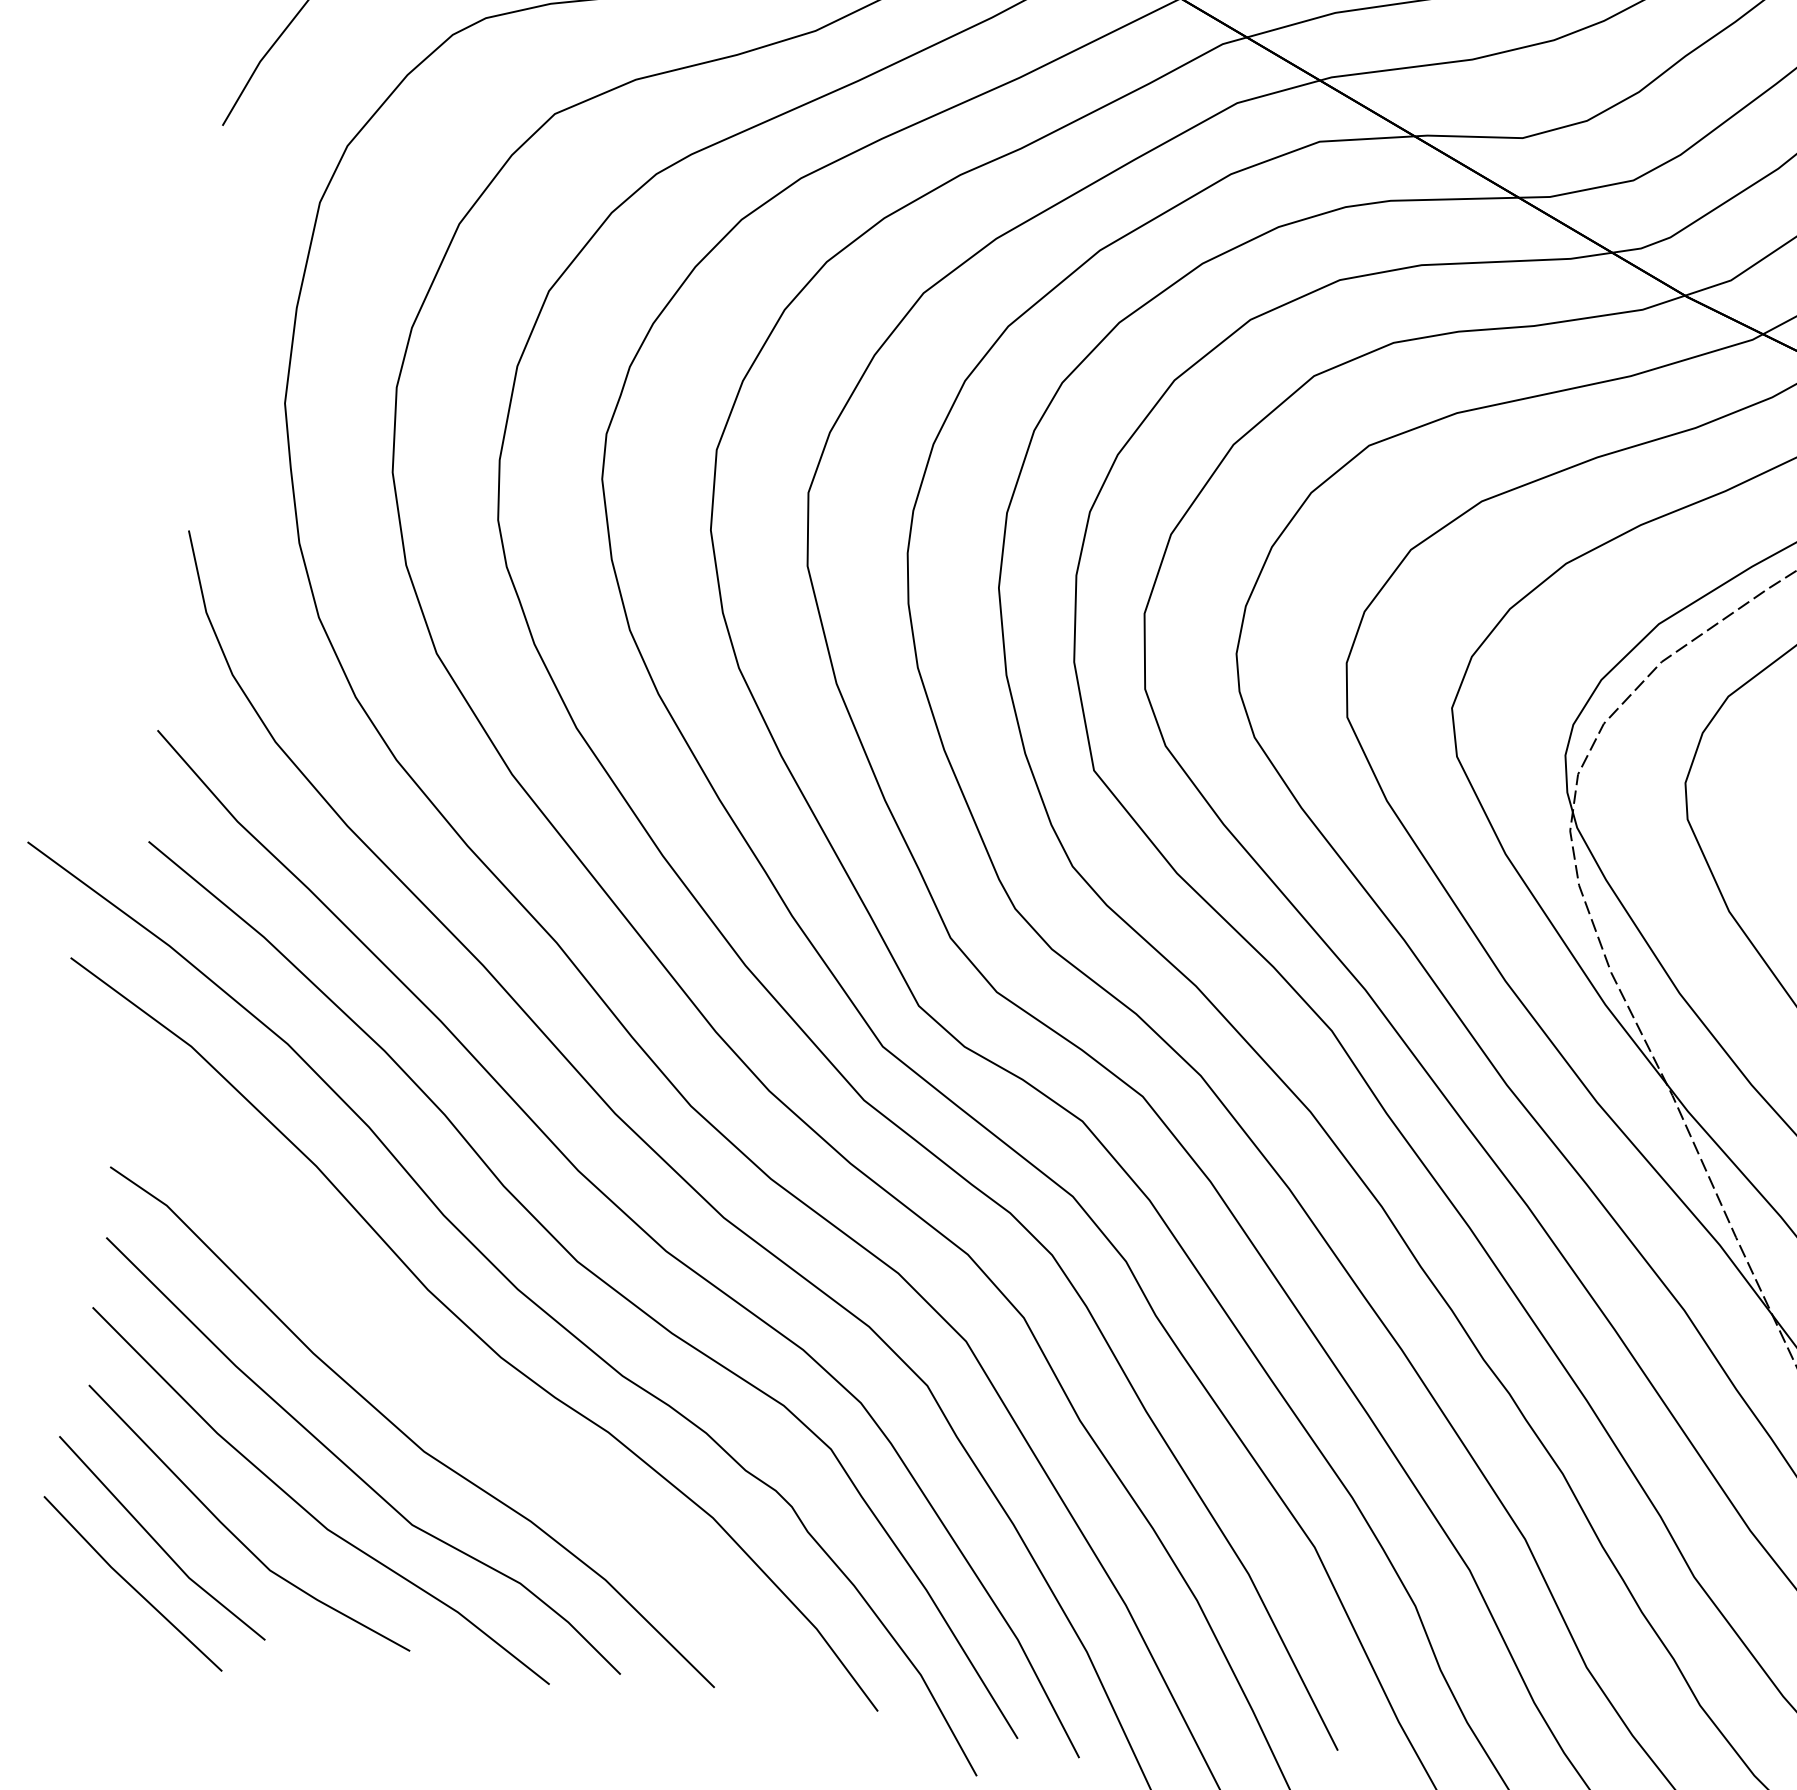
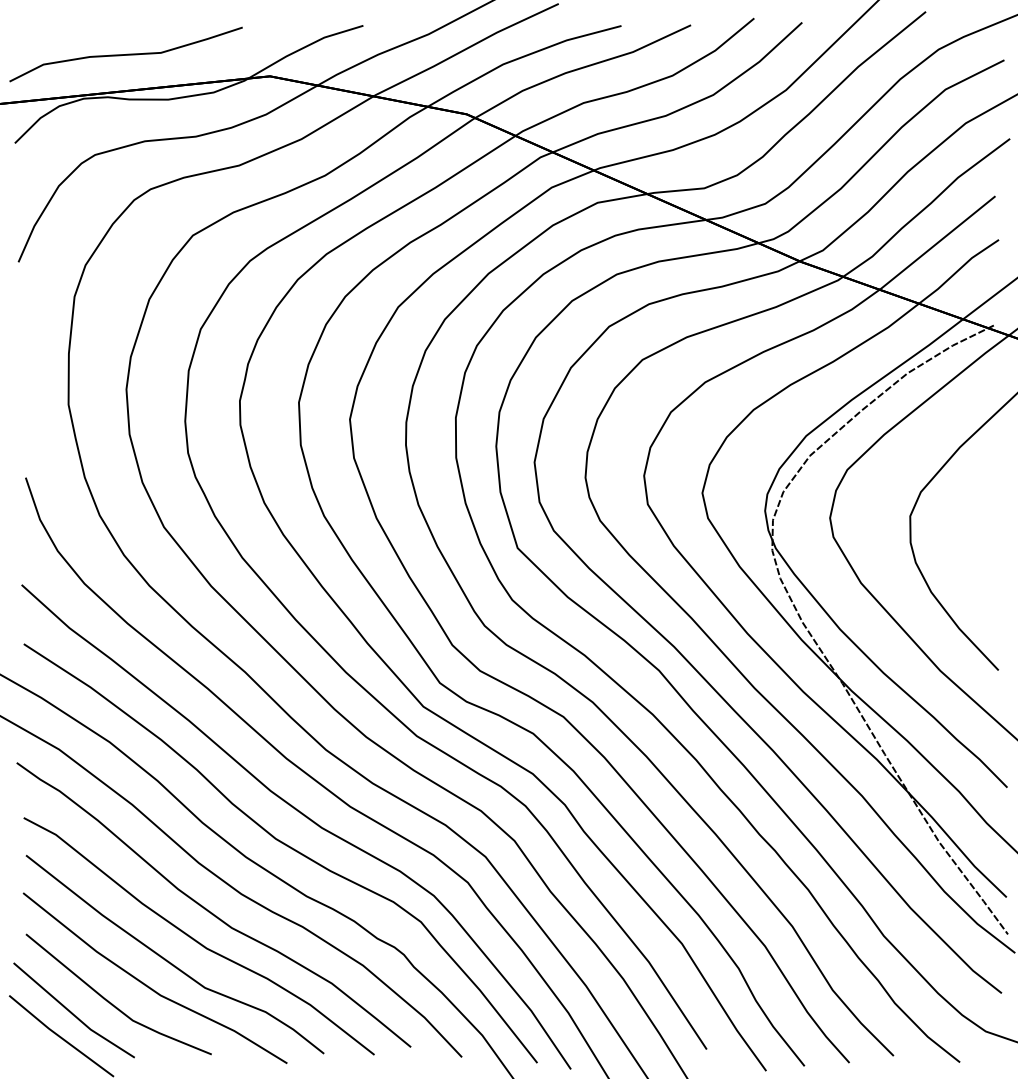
curve: (437, 1381) -> (209, 910), added

